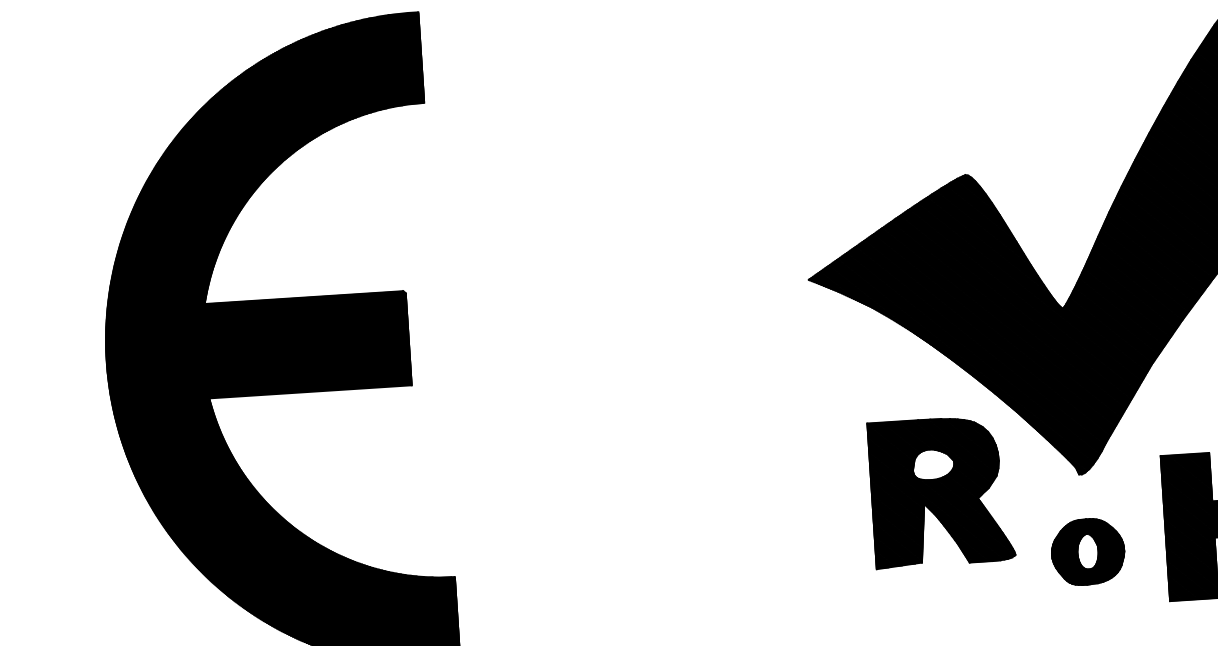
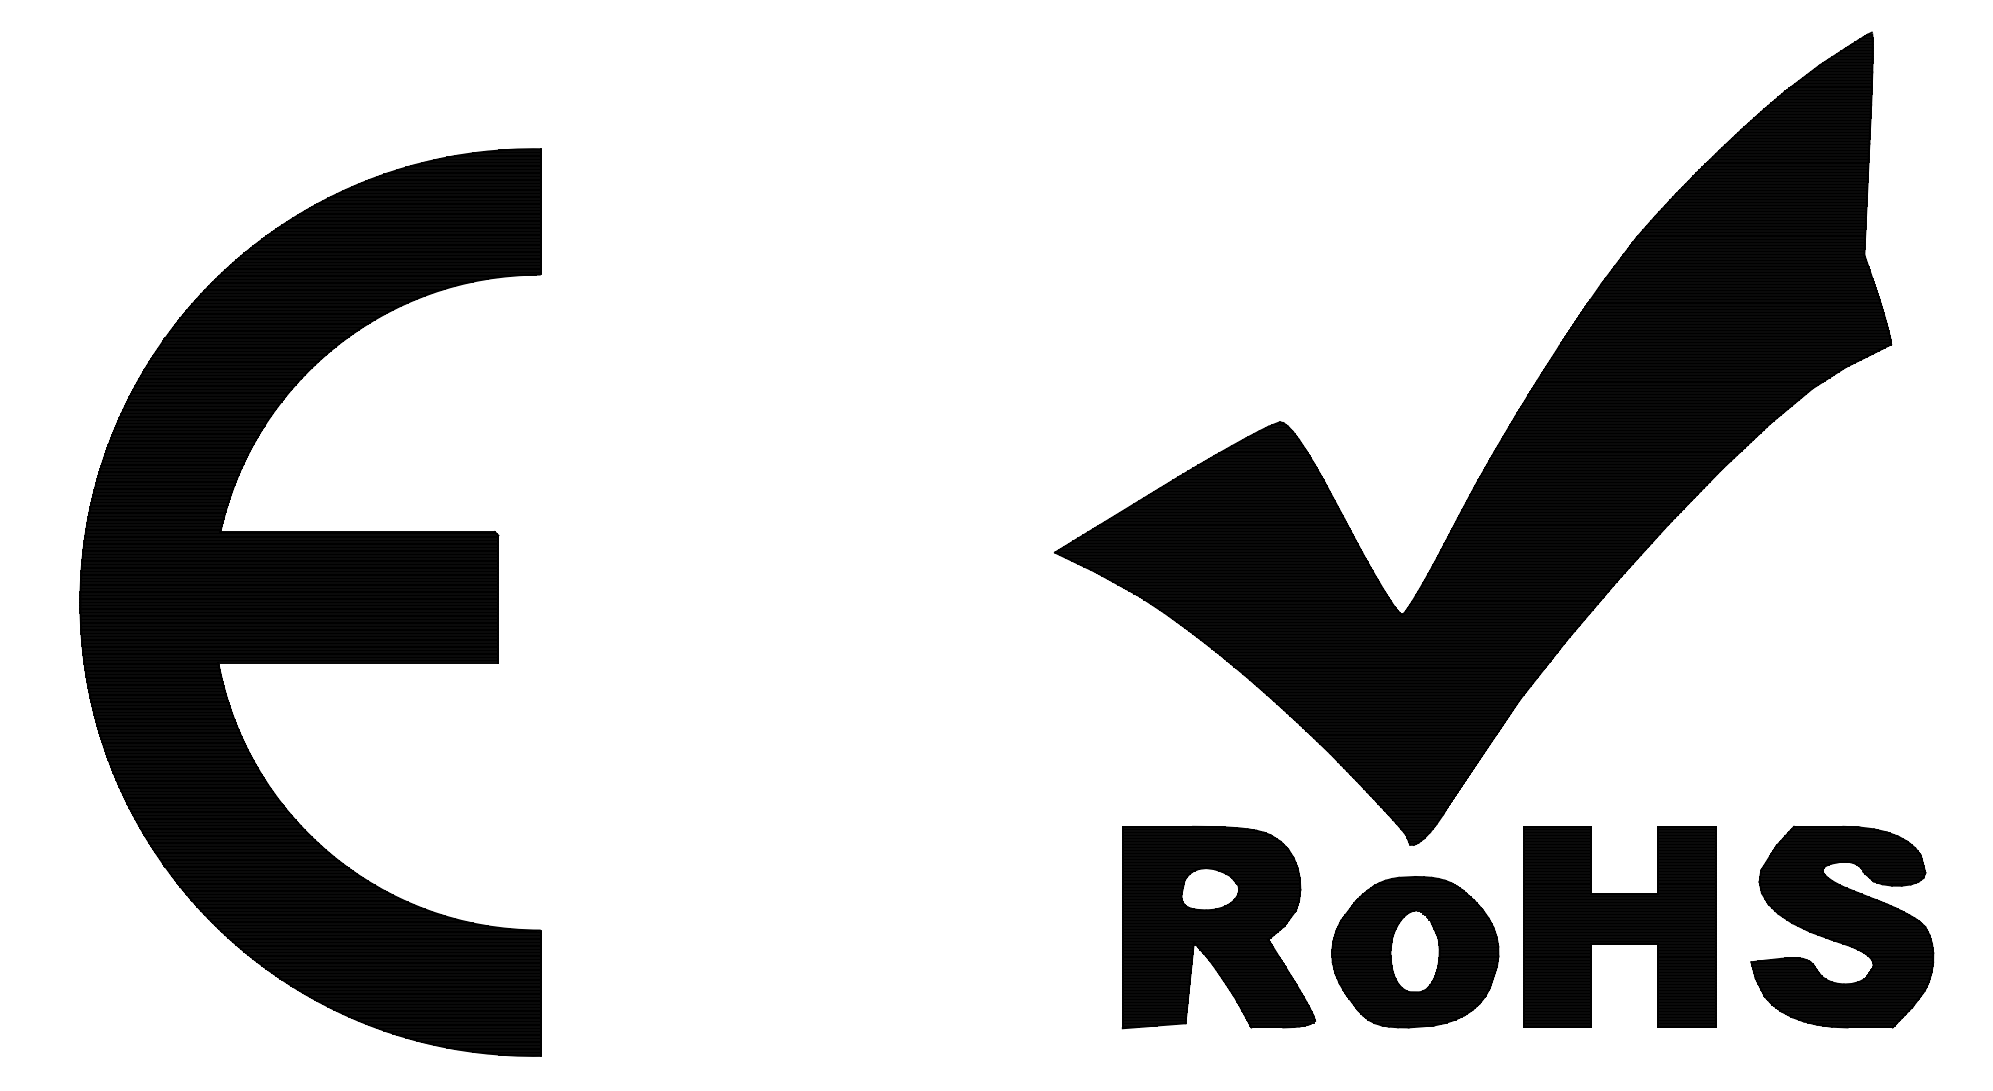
part: (941, 491) -> (1218, 927), moved
part: (1088, 552) -> (1415, 952), size x1.67

